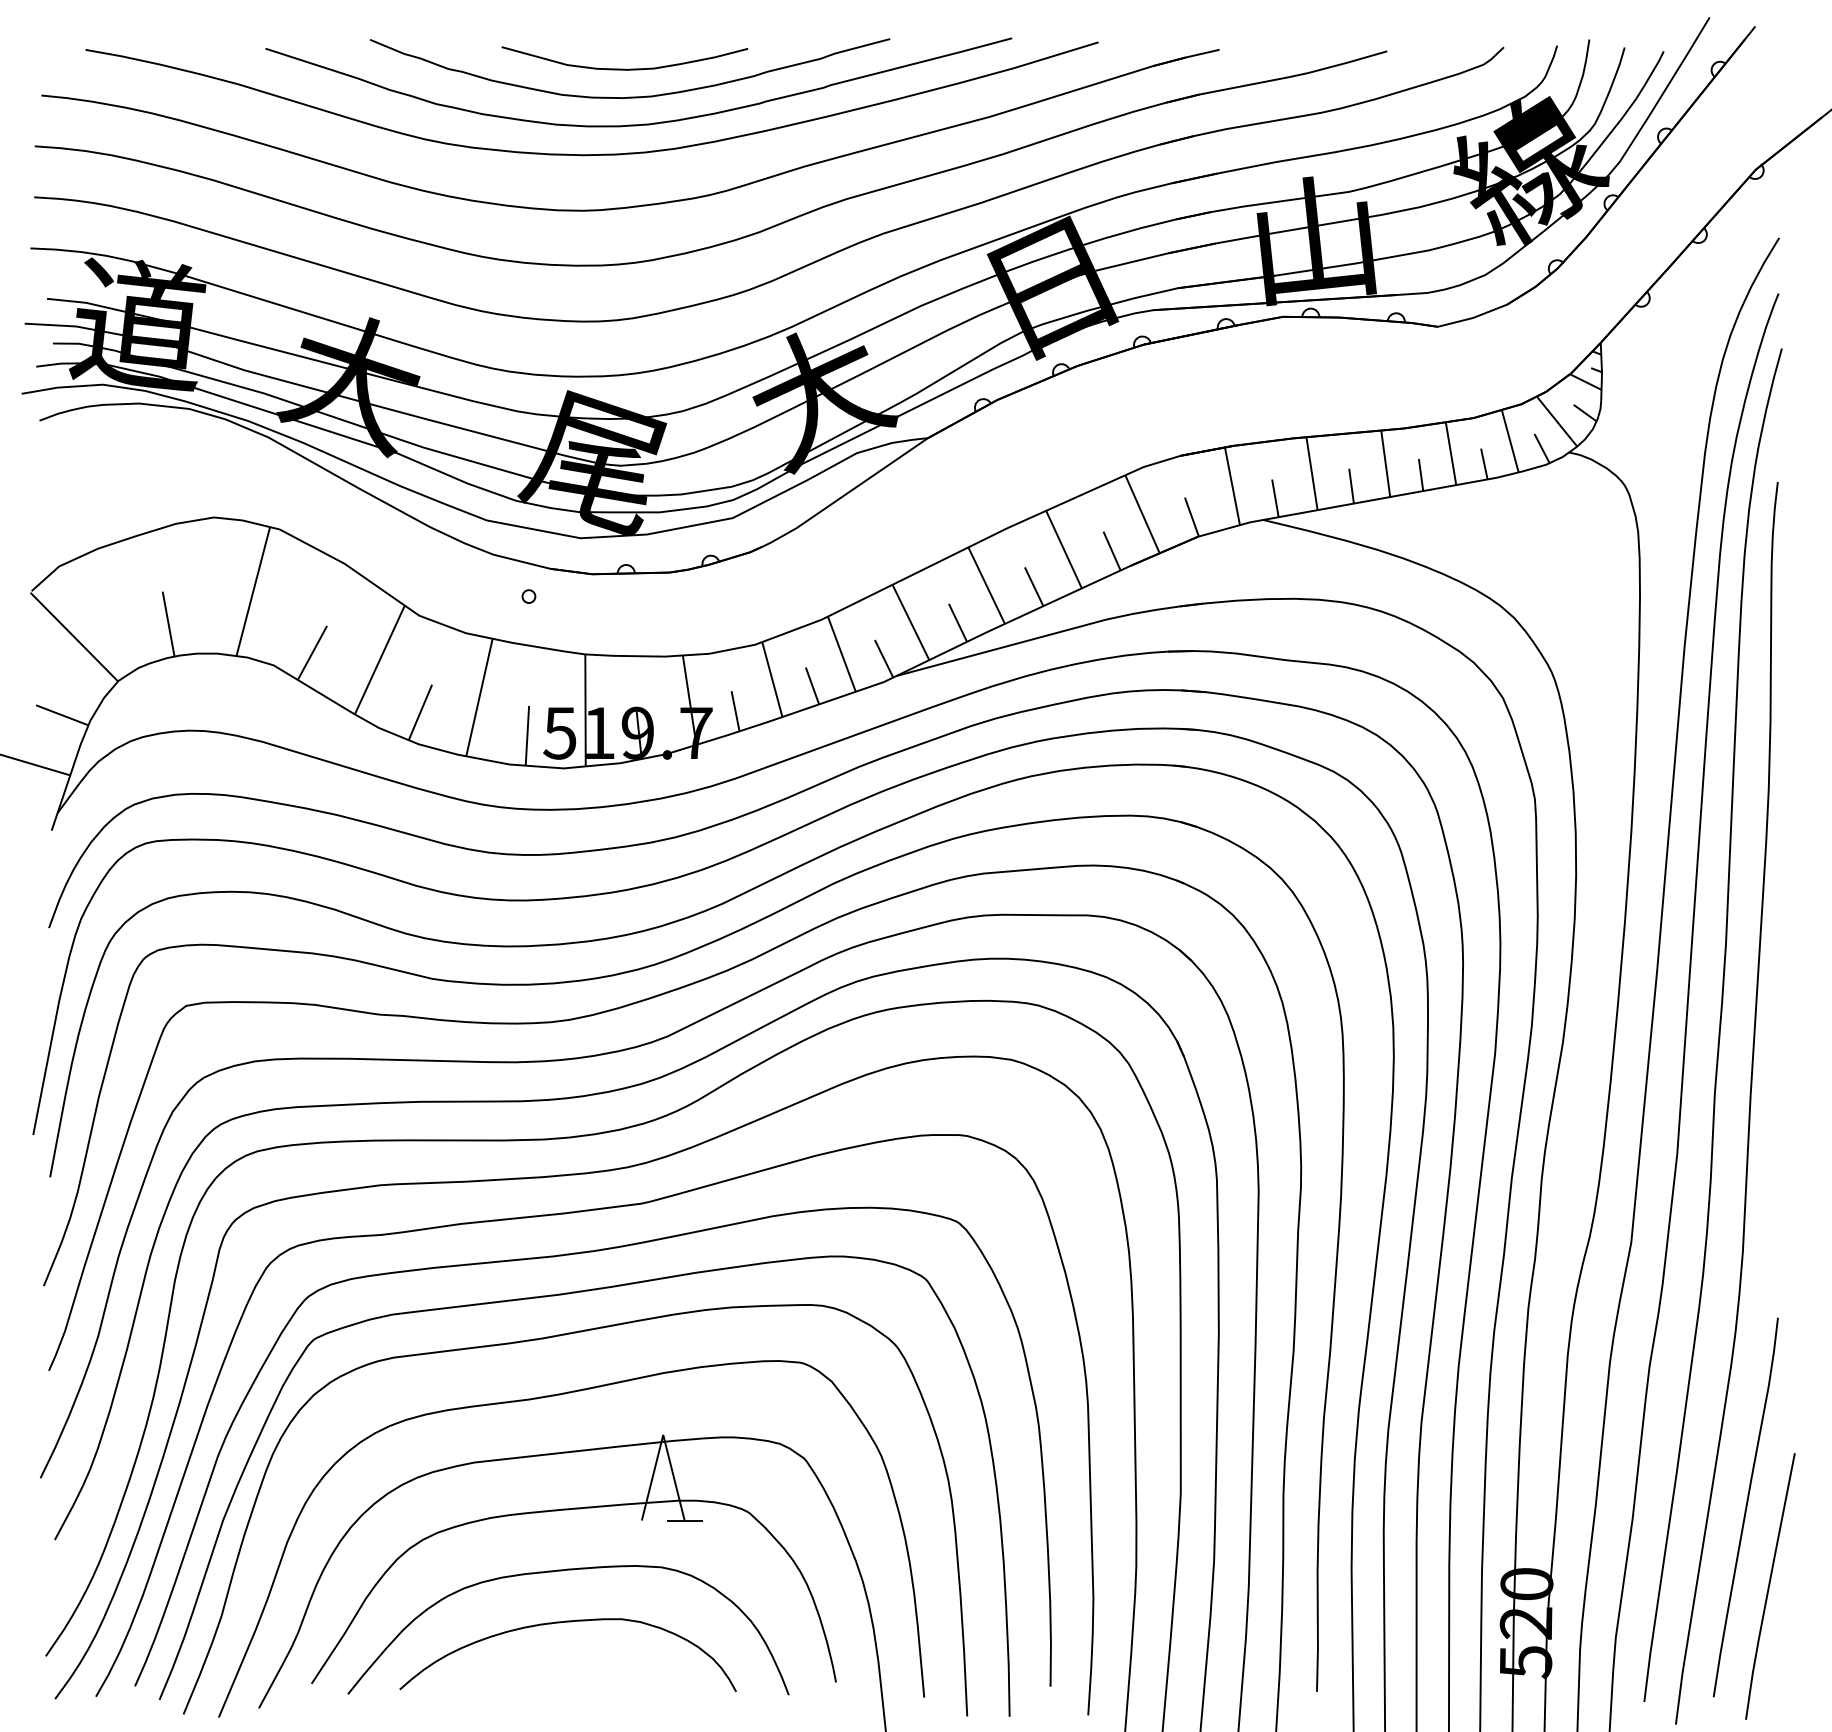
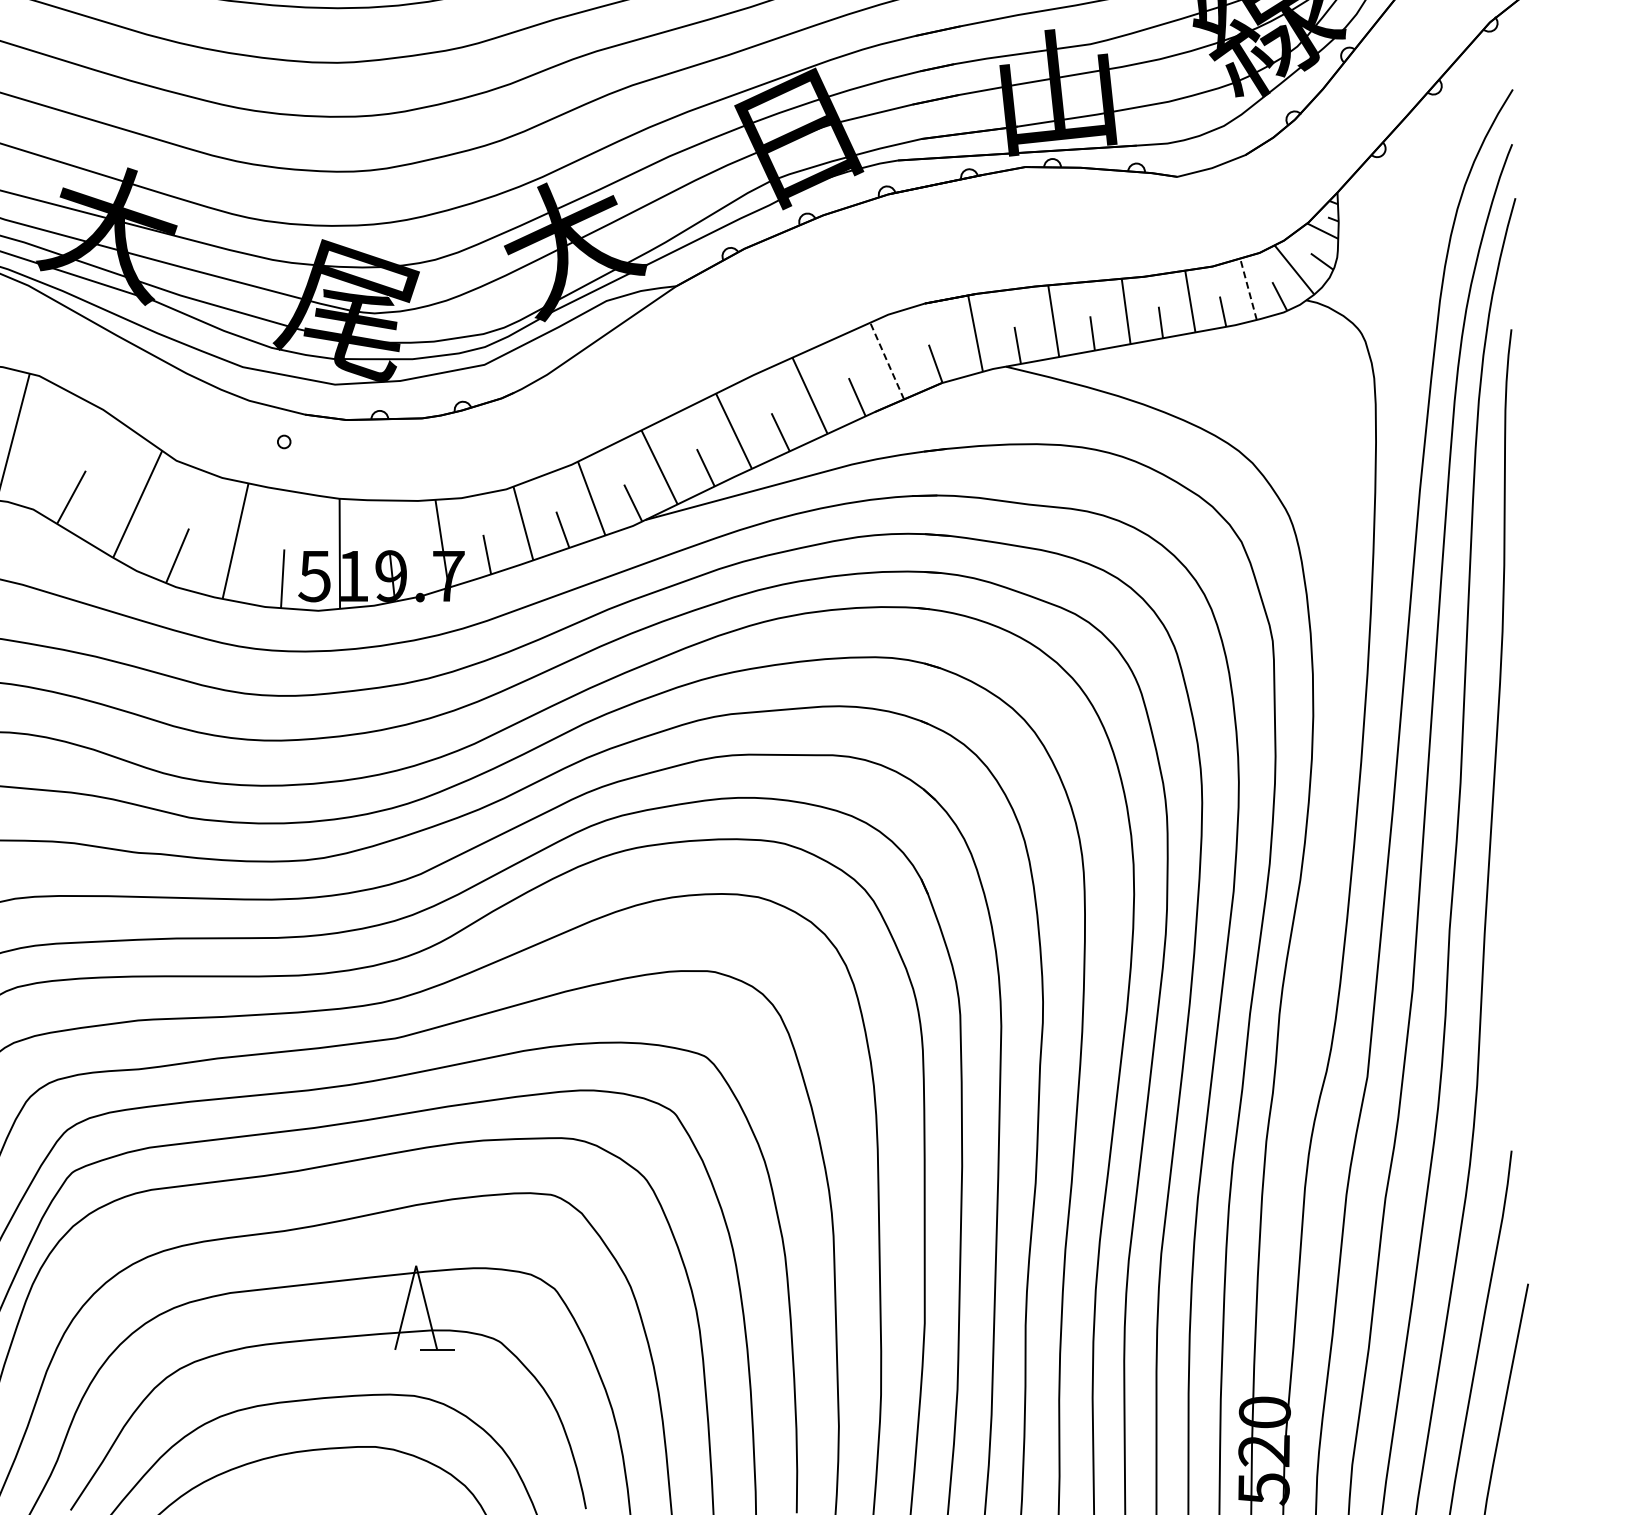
line: (1510, 440) -> (1248, 288), solid -> dashed
line: (1142, 514) -> (887, 361), solid -> dashed

